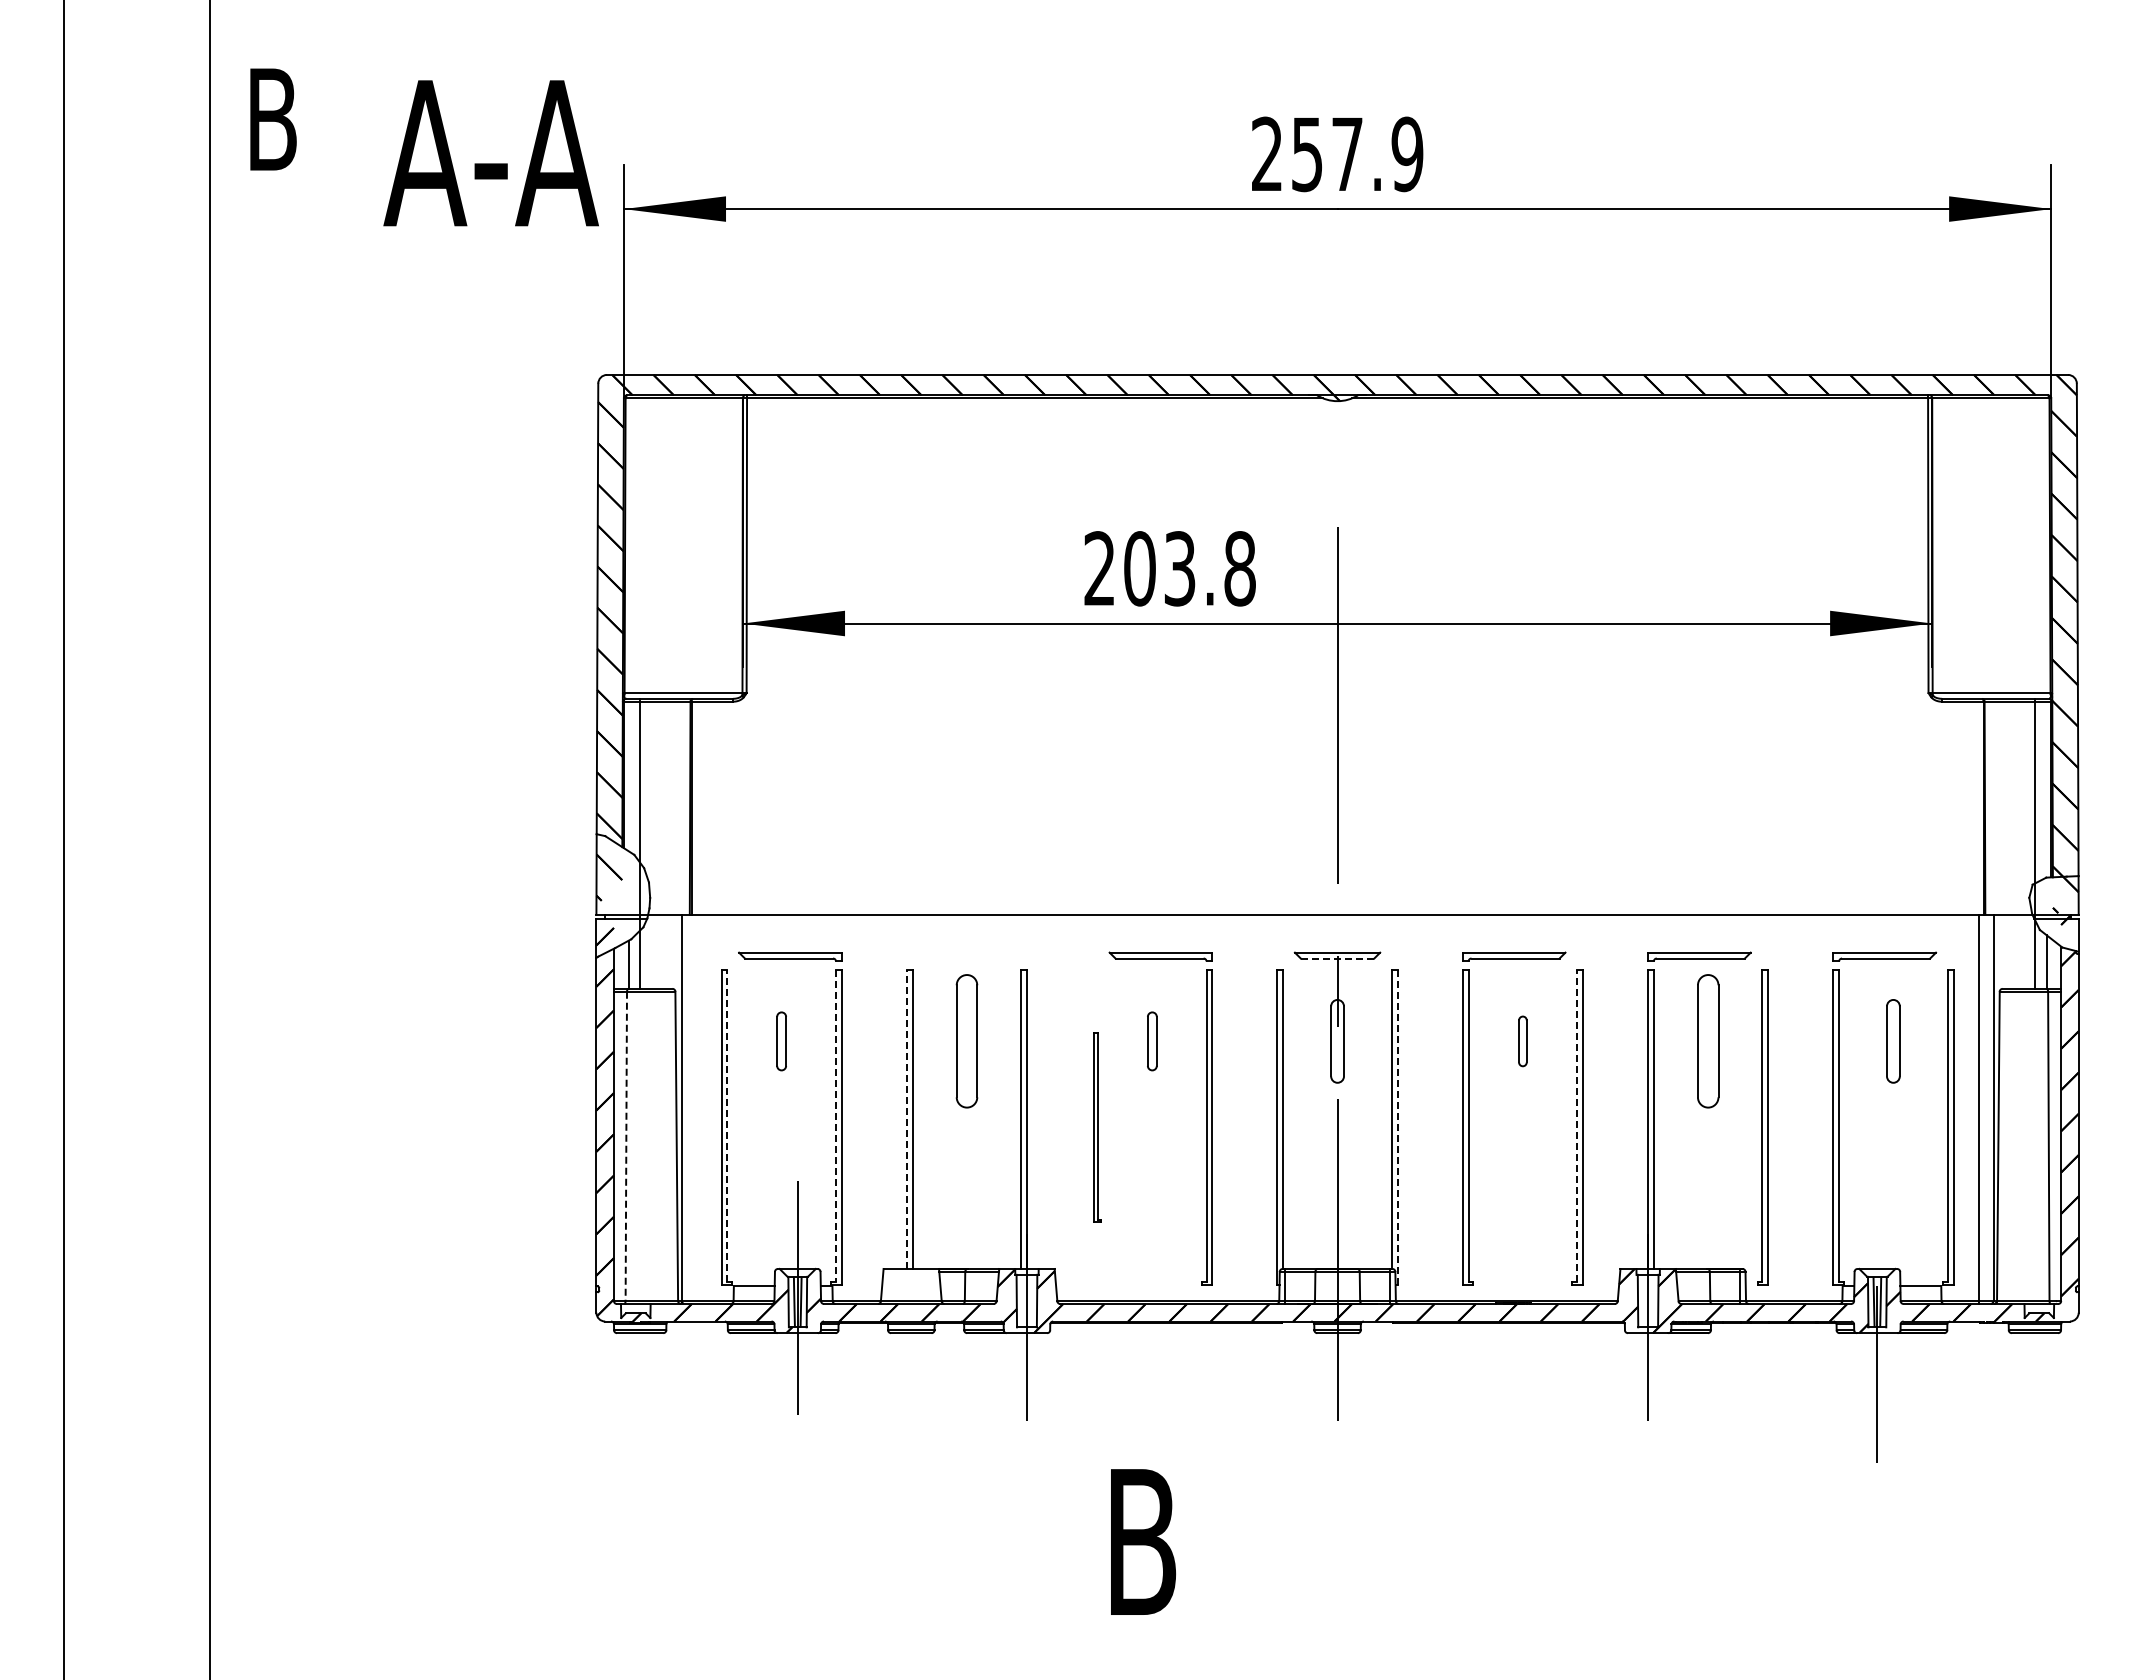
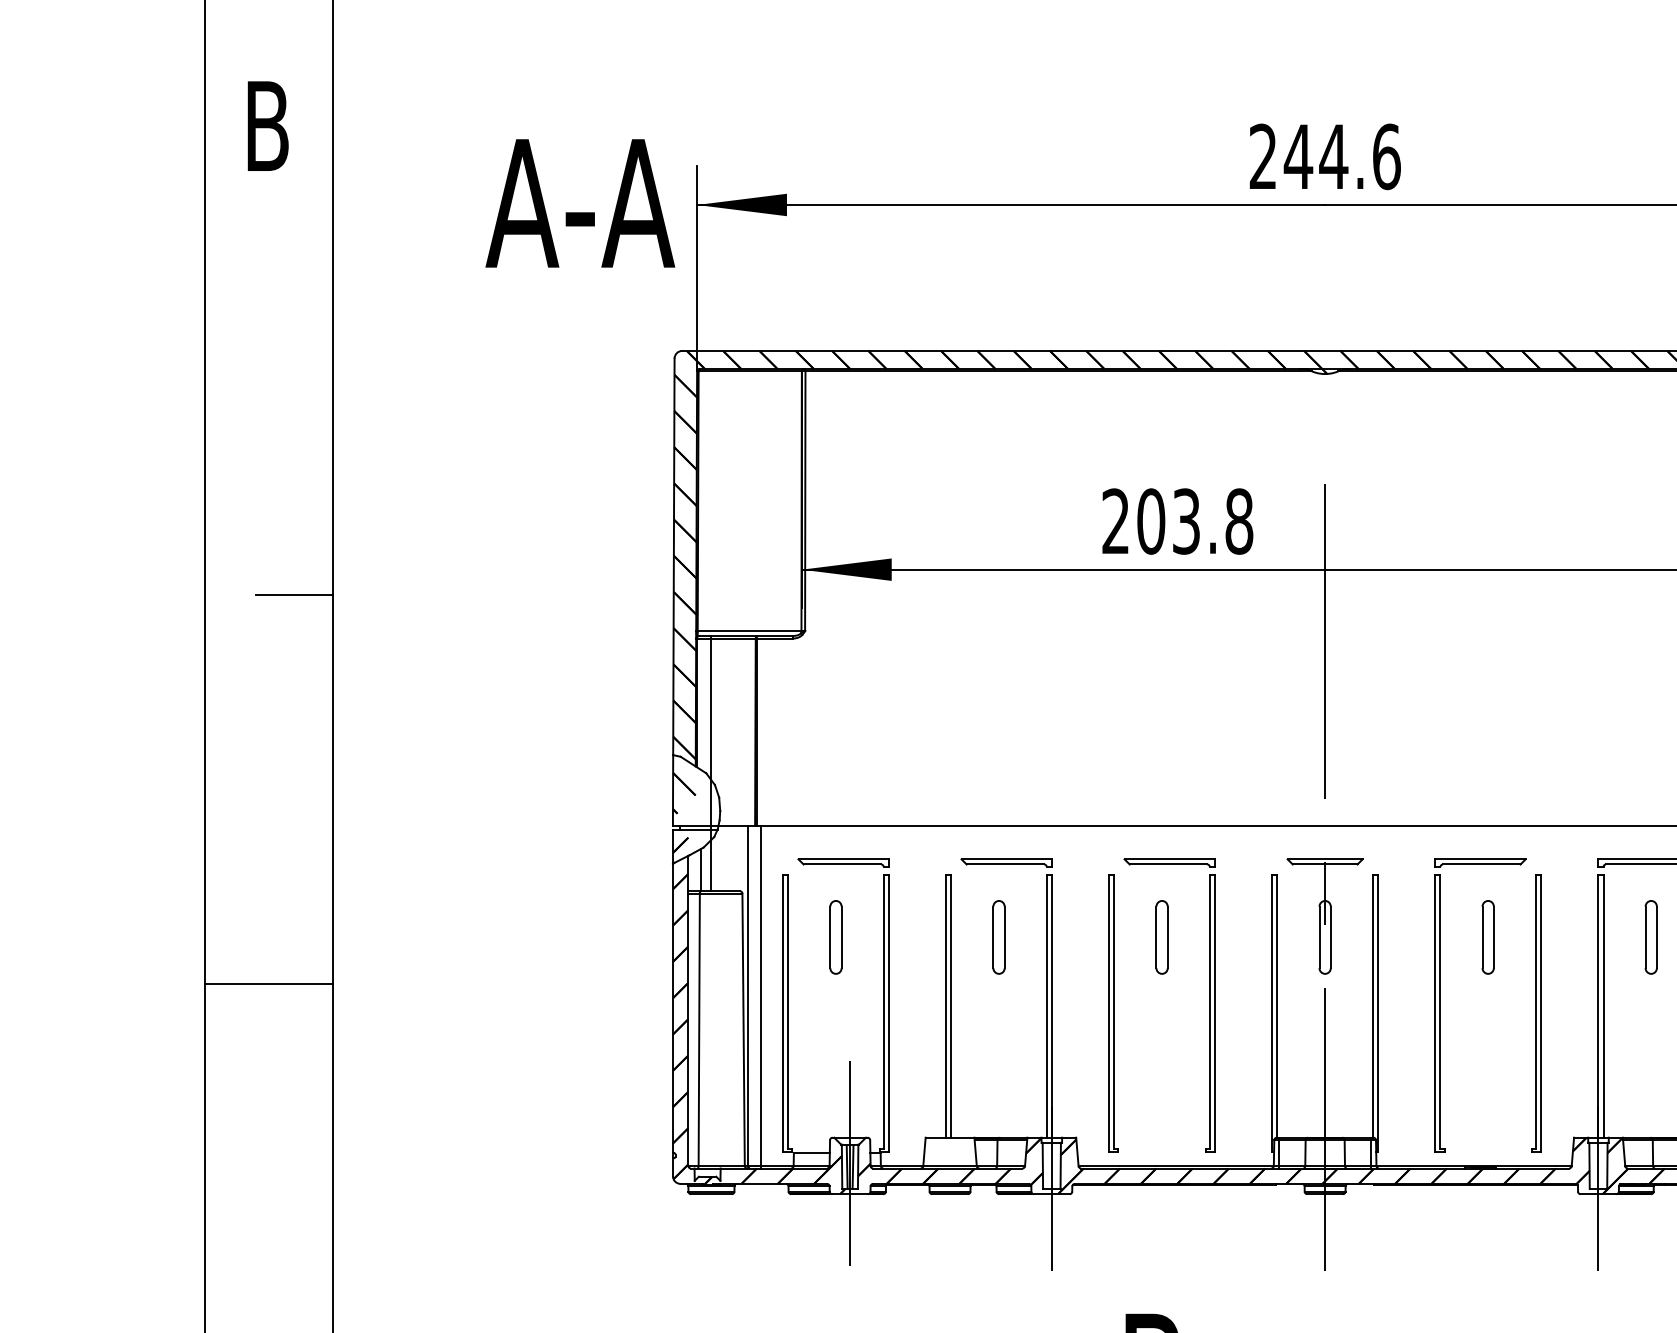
text: (273, 119) -> (268, 126), moved
text: (490, 153) -> (579, 203), moved
text: (1356, 154) -> (1341, 156), 257.9 -> 244.6
line: (166, 651) -> (294, 594), added
part: (975, 956) -> (1006, 862), added
line: (1337, 958) -> (1325, 864), dashed -> solid
part: (781, 1041) -> (835, 937), size x1.43
part: (966, 1041) -> (998, 937), size x0.62
part: (1152, 1041) -> (1162, 937), size x1.43
part: (1522, 1041) -> (1487, 937), size x1.67
part: (1707, 1041) -> (1650, 937), size x0.62
line: (137, 1094) -> (269, 984), added
line: (696, 1108) -> (761, 996), added
line: (906, 1119) -> (945, 1006), dashed -> solid
line: (727, 1126) -> (788, 1012), dashed -> solid
line: (835, 1126) -> (883, 1012), dashed -> solid
line: (1577, 1126) -> (1536, 1012), dashed -> solid
part: (1097, 1127) -> (1113, 1013), size x1.67
line: (1397, 1127) -> (1377, 1013), dashed -> solid
line: (626, 1146) -> (699, 1029), dashed -> solid

